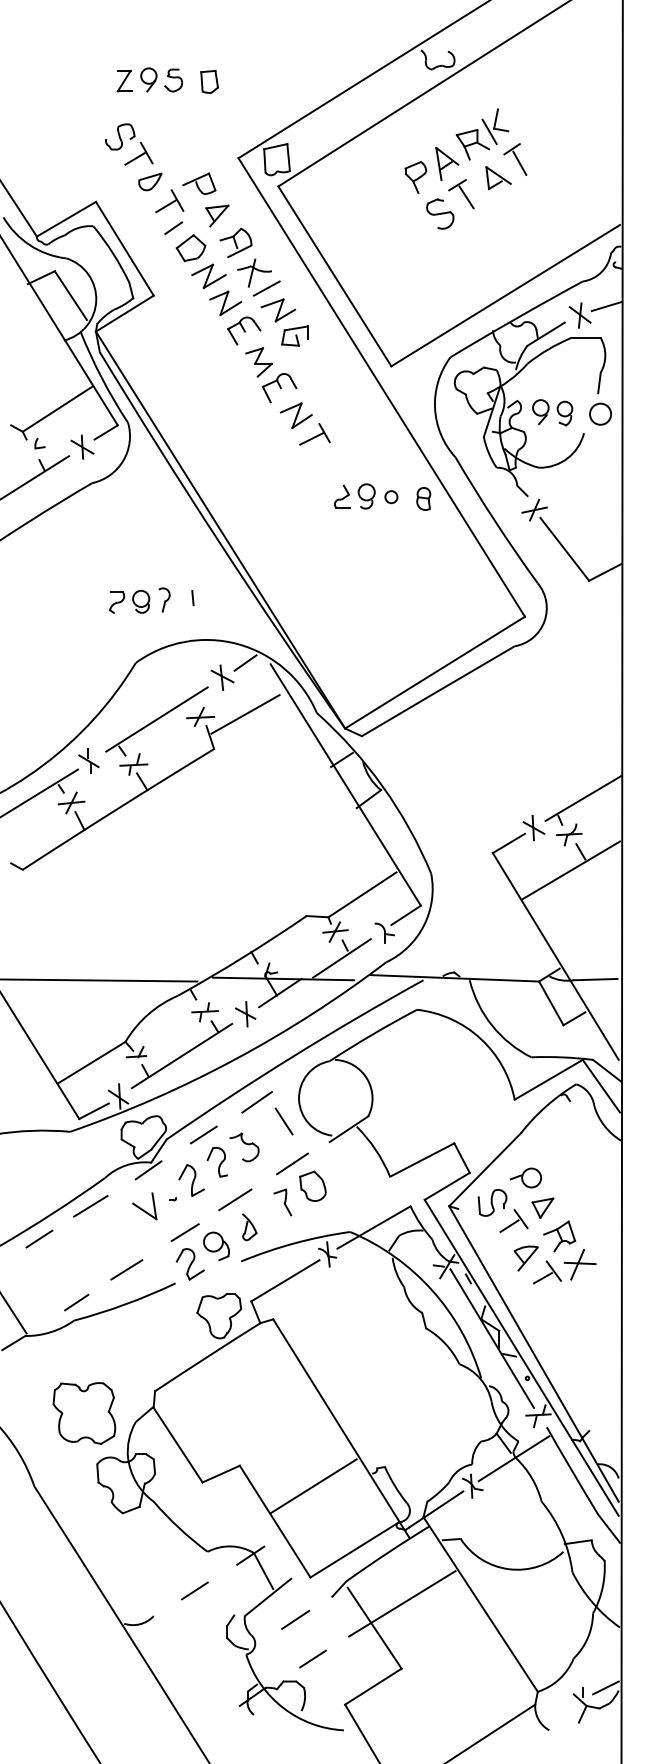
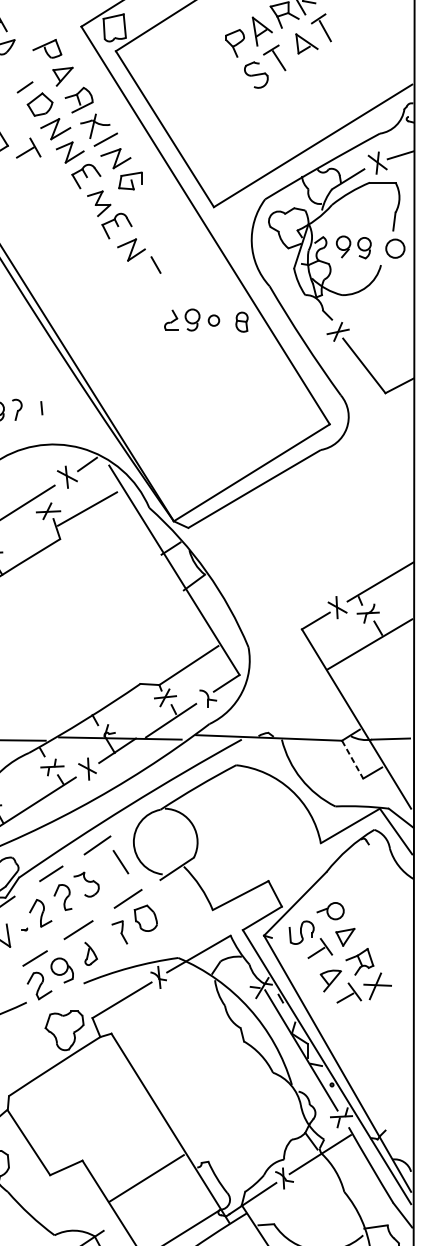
part: (169, 201) -> (28, 148), moved
line: (311, 438) -> (144, 269), removed
line: (551, 1003) -> (352, 759), solid -> dashed

